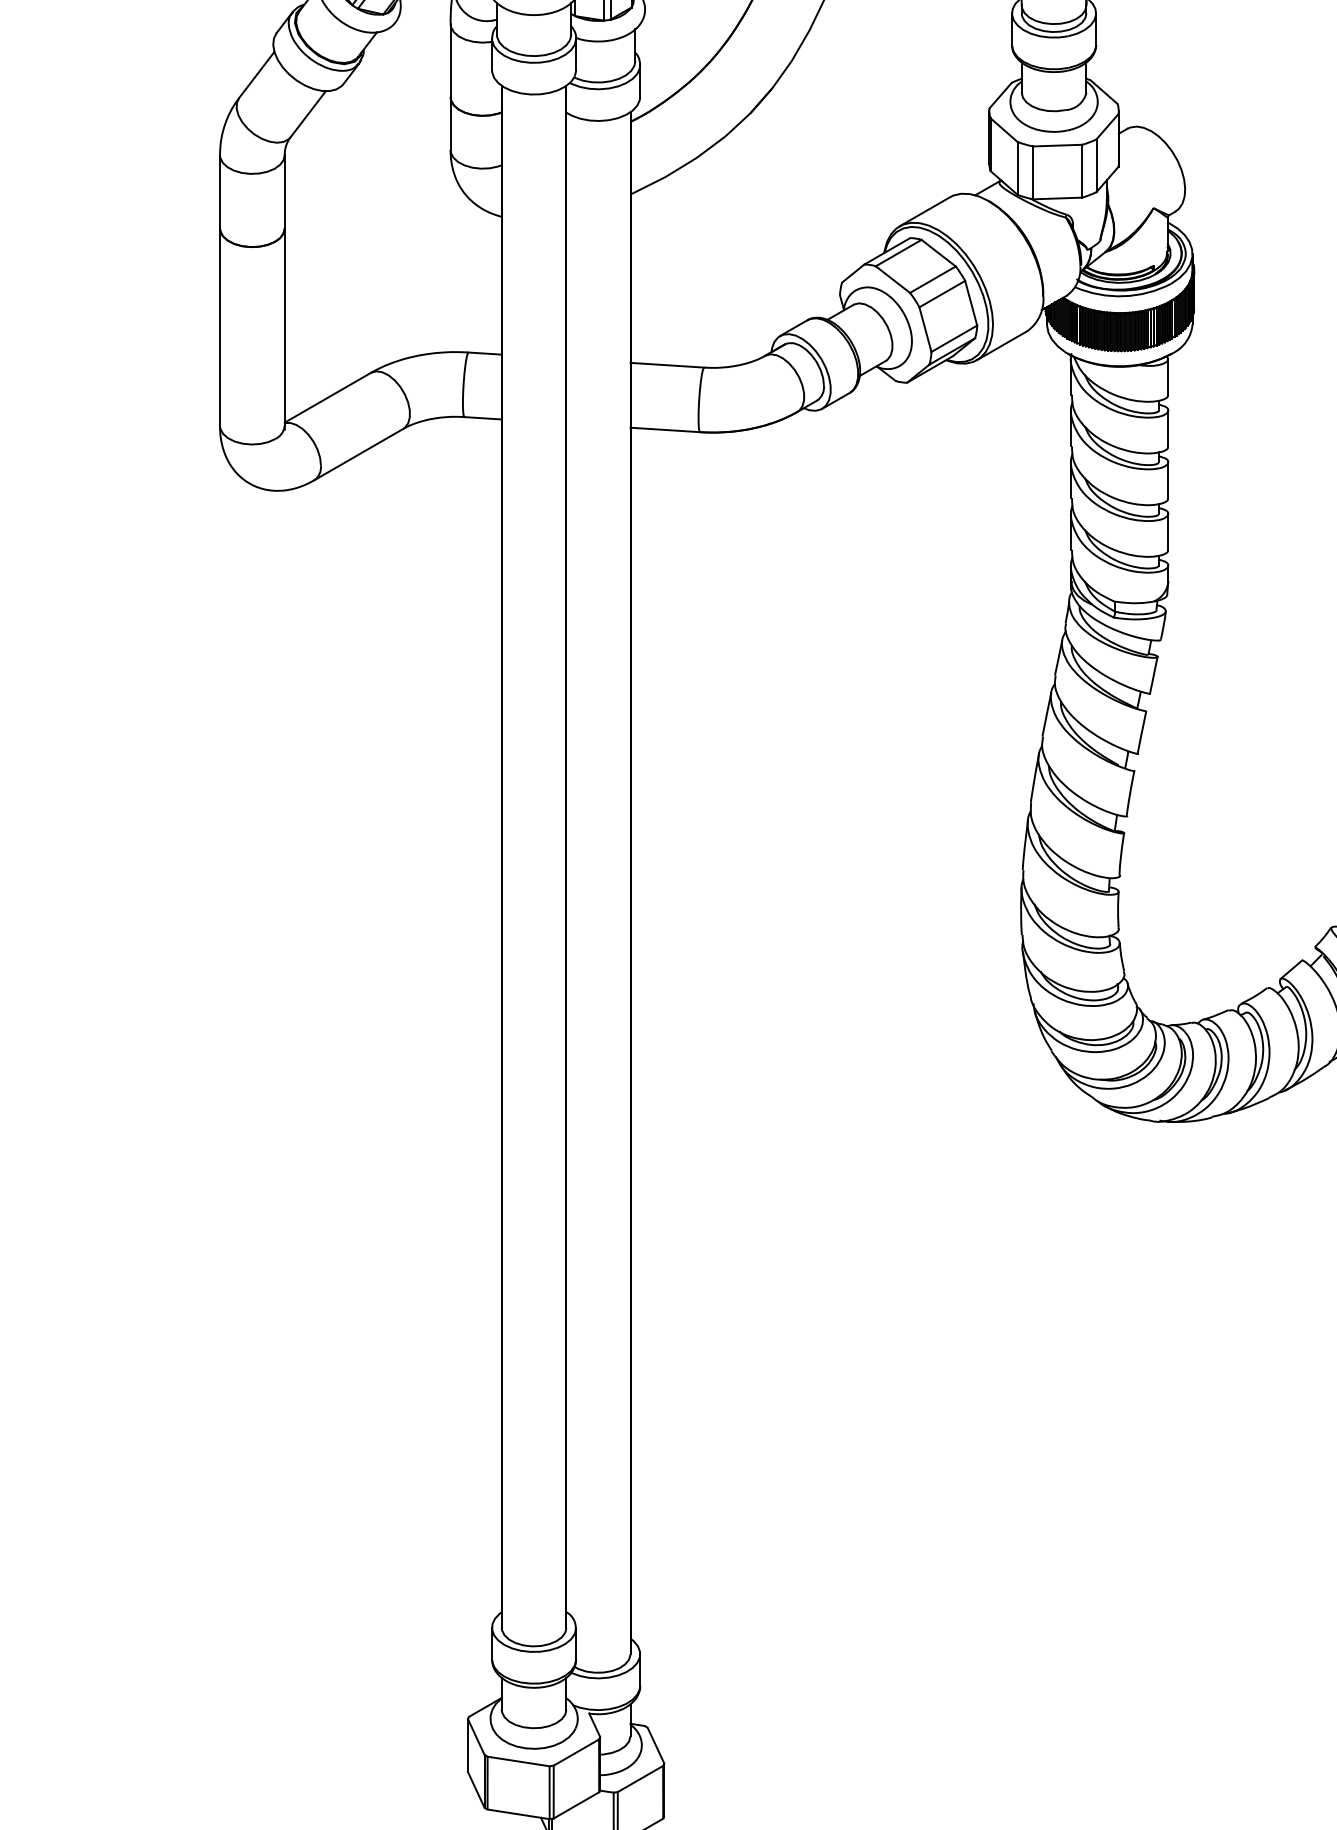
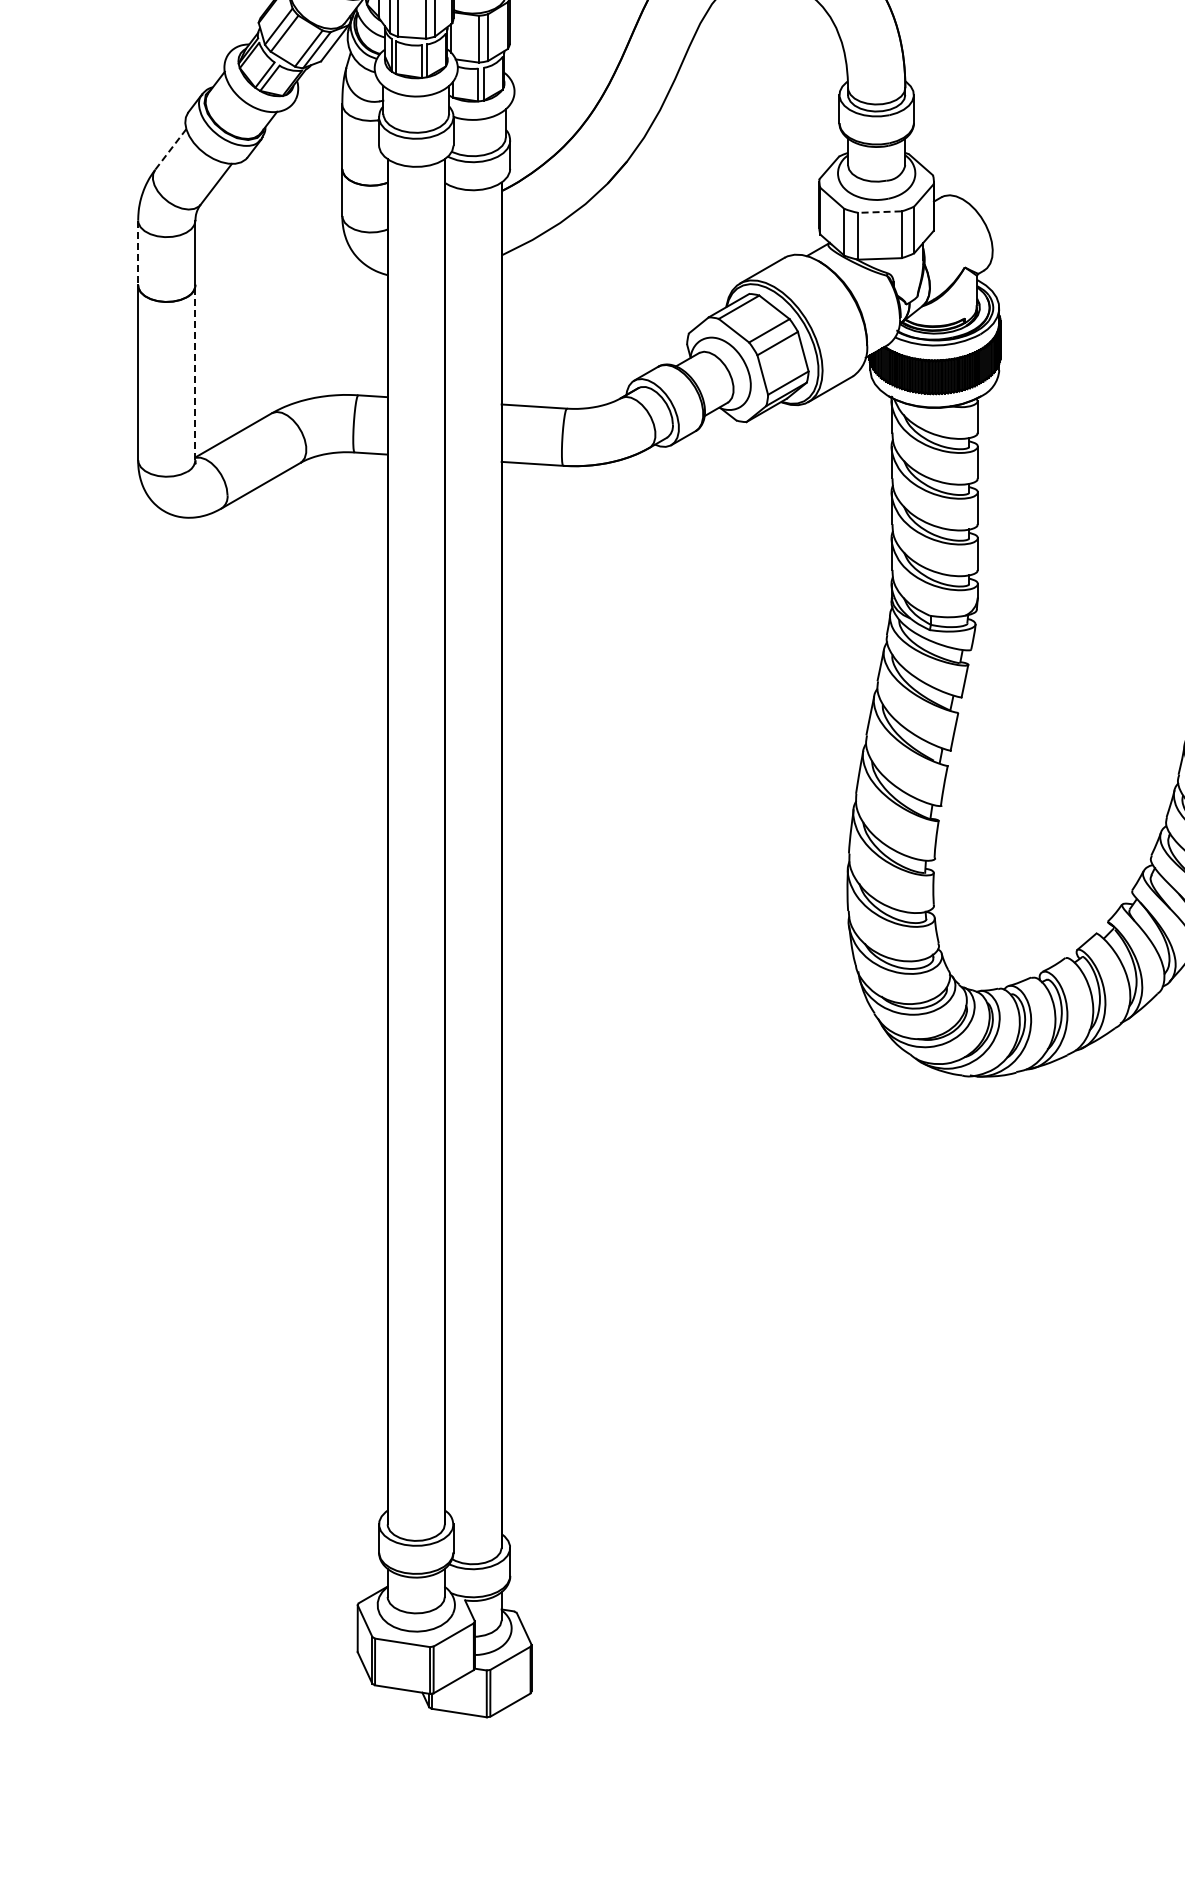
line: (256, 74) -> (170, 149), solid -> dashed
line: (1057, 146) -> (879, 212), solid -> dashed
line: (220, 192) -> (138, 253), solid -> dashed
line: (284, 326) -> (195, 372), solid -> dashed

